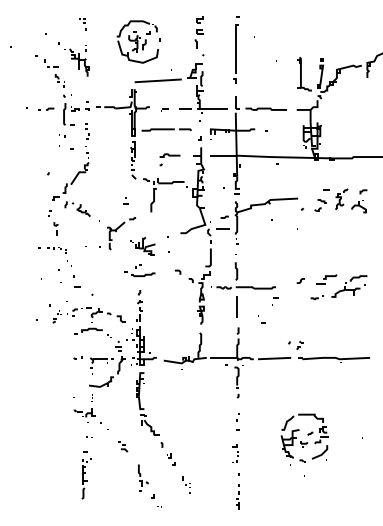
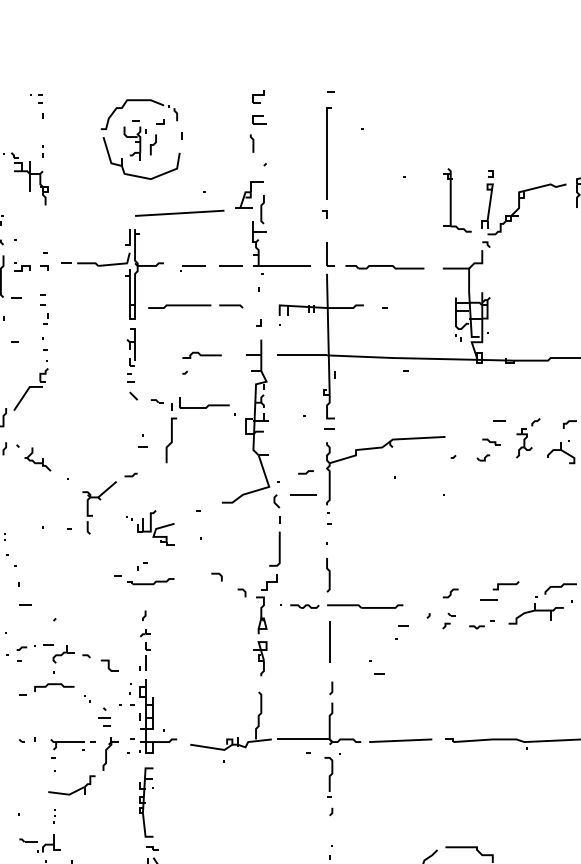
part: (164, 109) -> (191, 267), size x1.67
part: (125, 200) -> (142, 440), moved
part: (295, 345) -> (440, 620), moved

